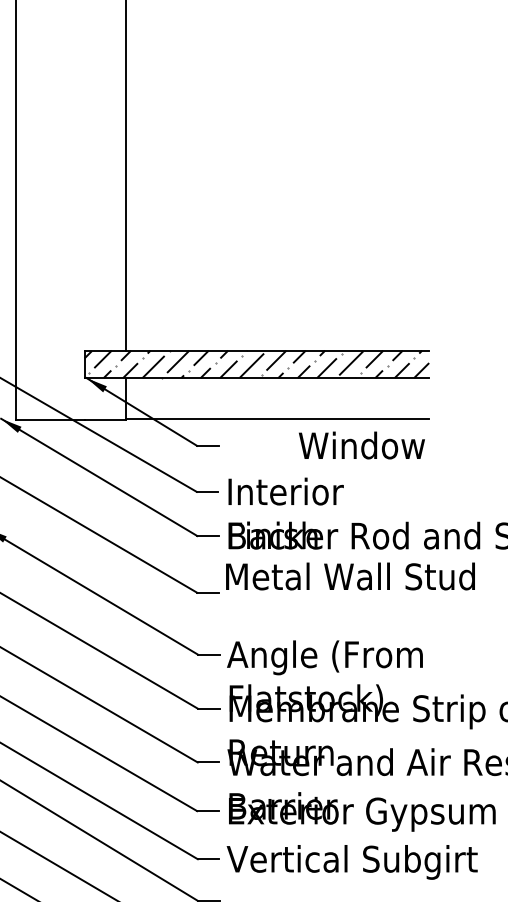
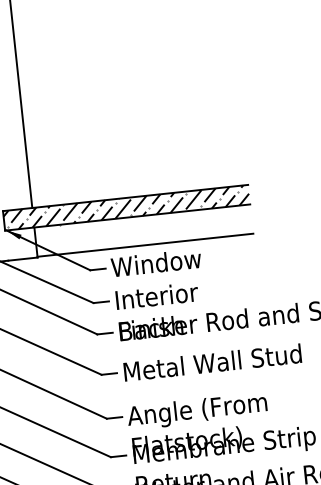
text: (361, 445) -> (156, 263), moved
text: (350, 576) -> (212, 362), moved

